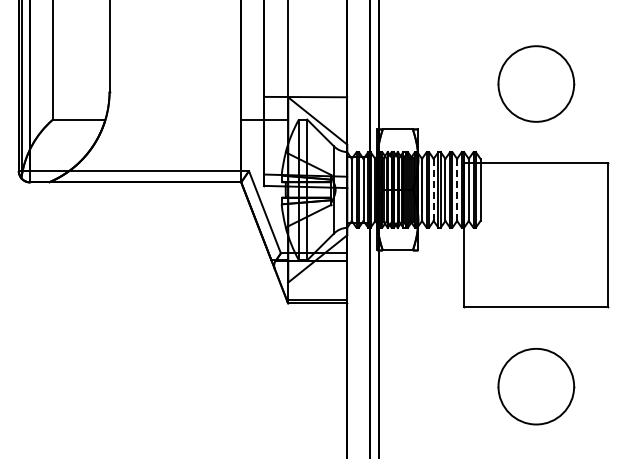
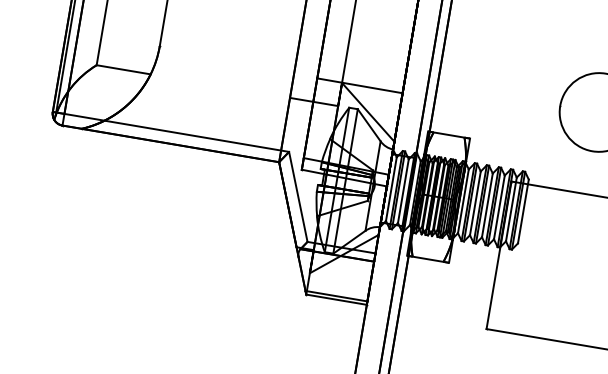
line: (433, 189) -> (475, 202), dashed -> solid
line: (457, 189) -> (499, 207), dashed -> solid

